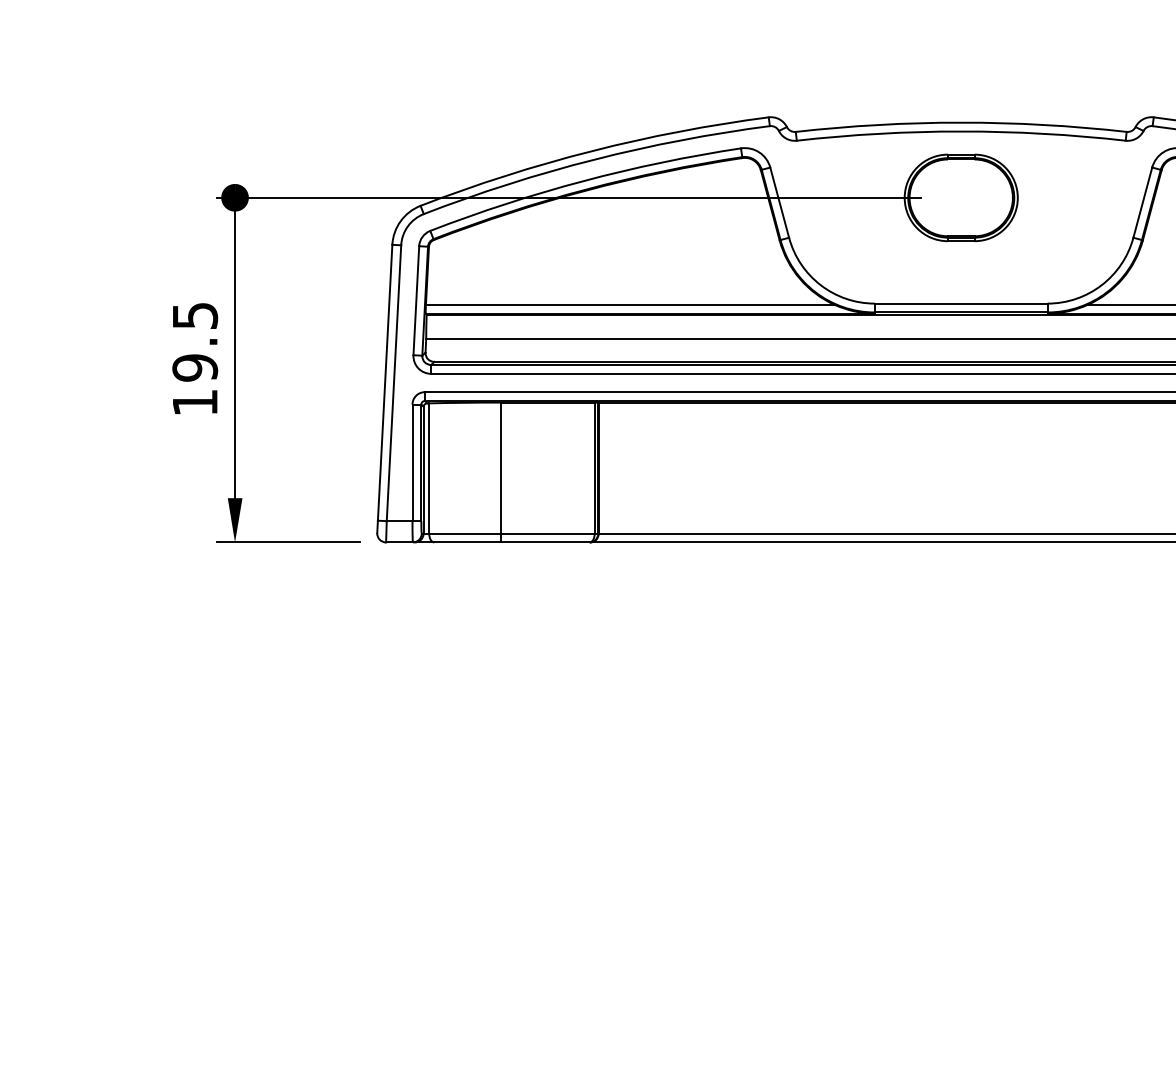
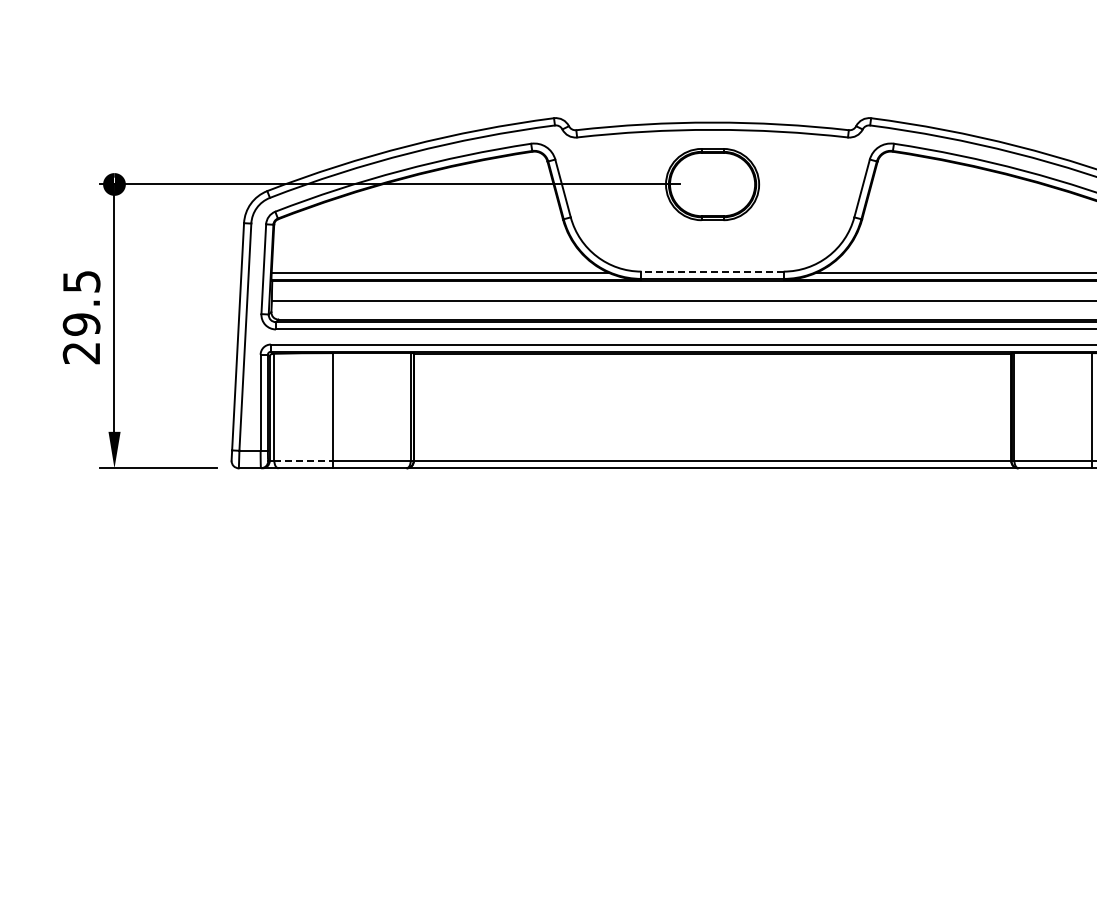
line: (961, 303) -> (712, 271), solid -> dashed
text: (193, 403) -> (80, 353), 19.5 -> 29.5
line: (465, 534) -> (304, 461), solid -> dashed

